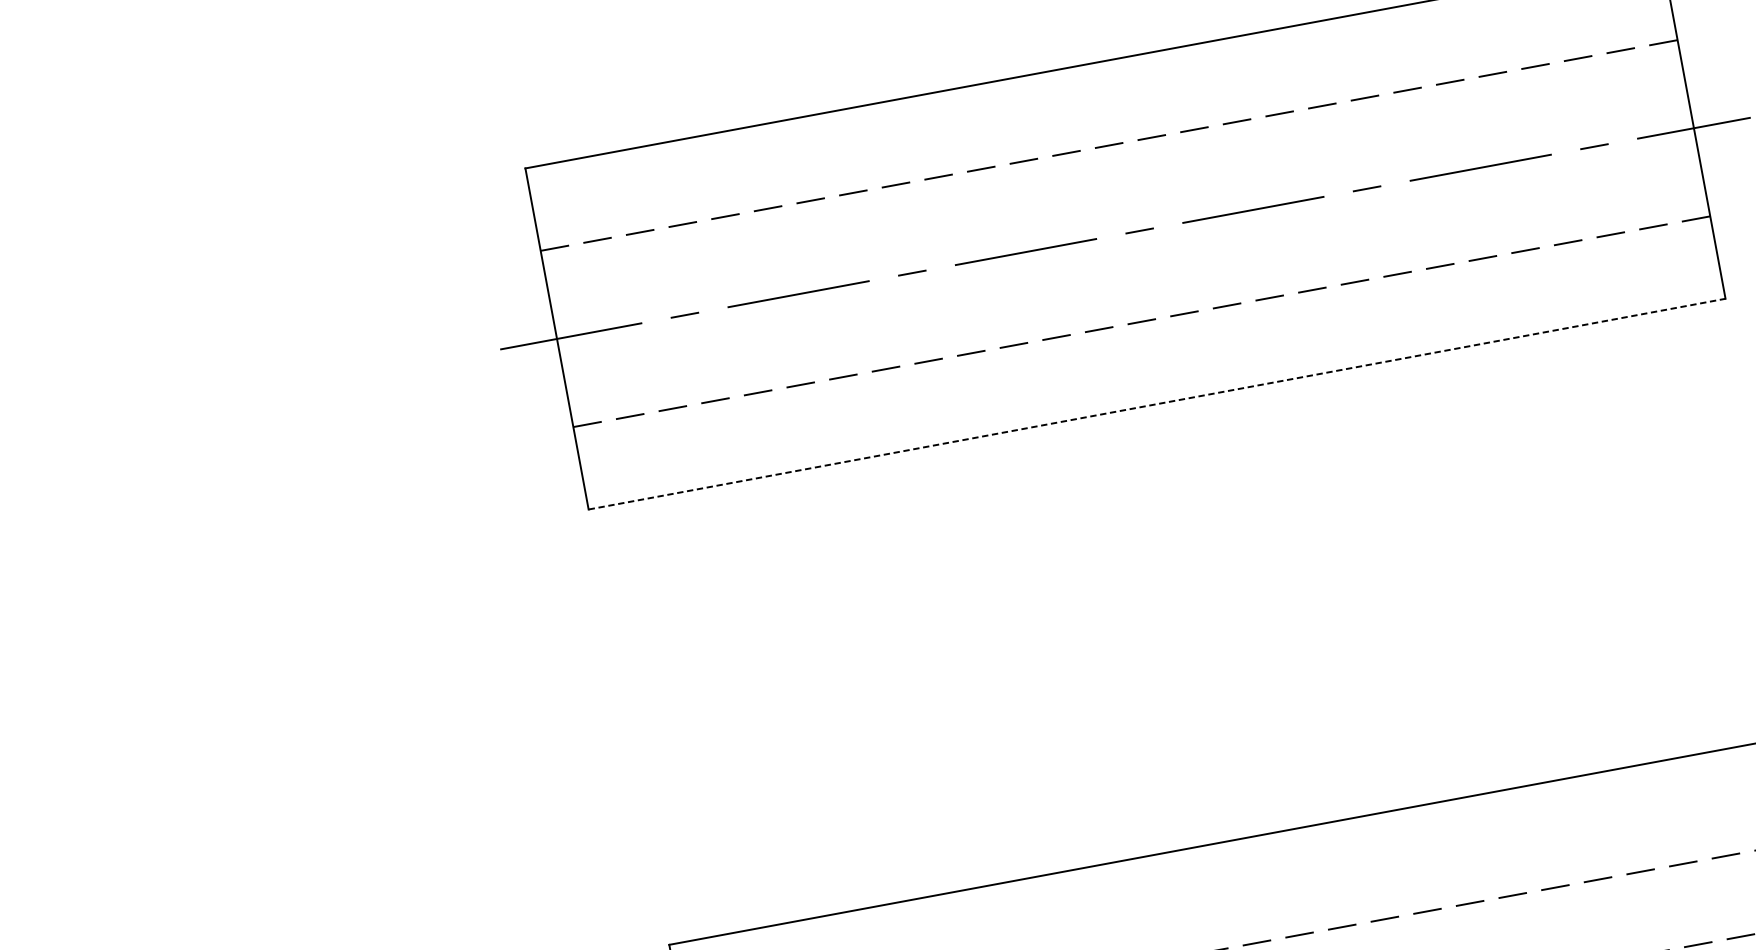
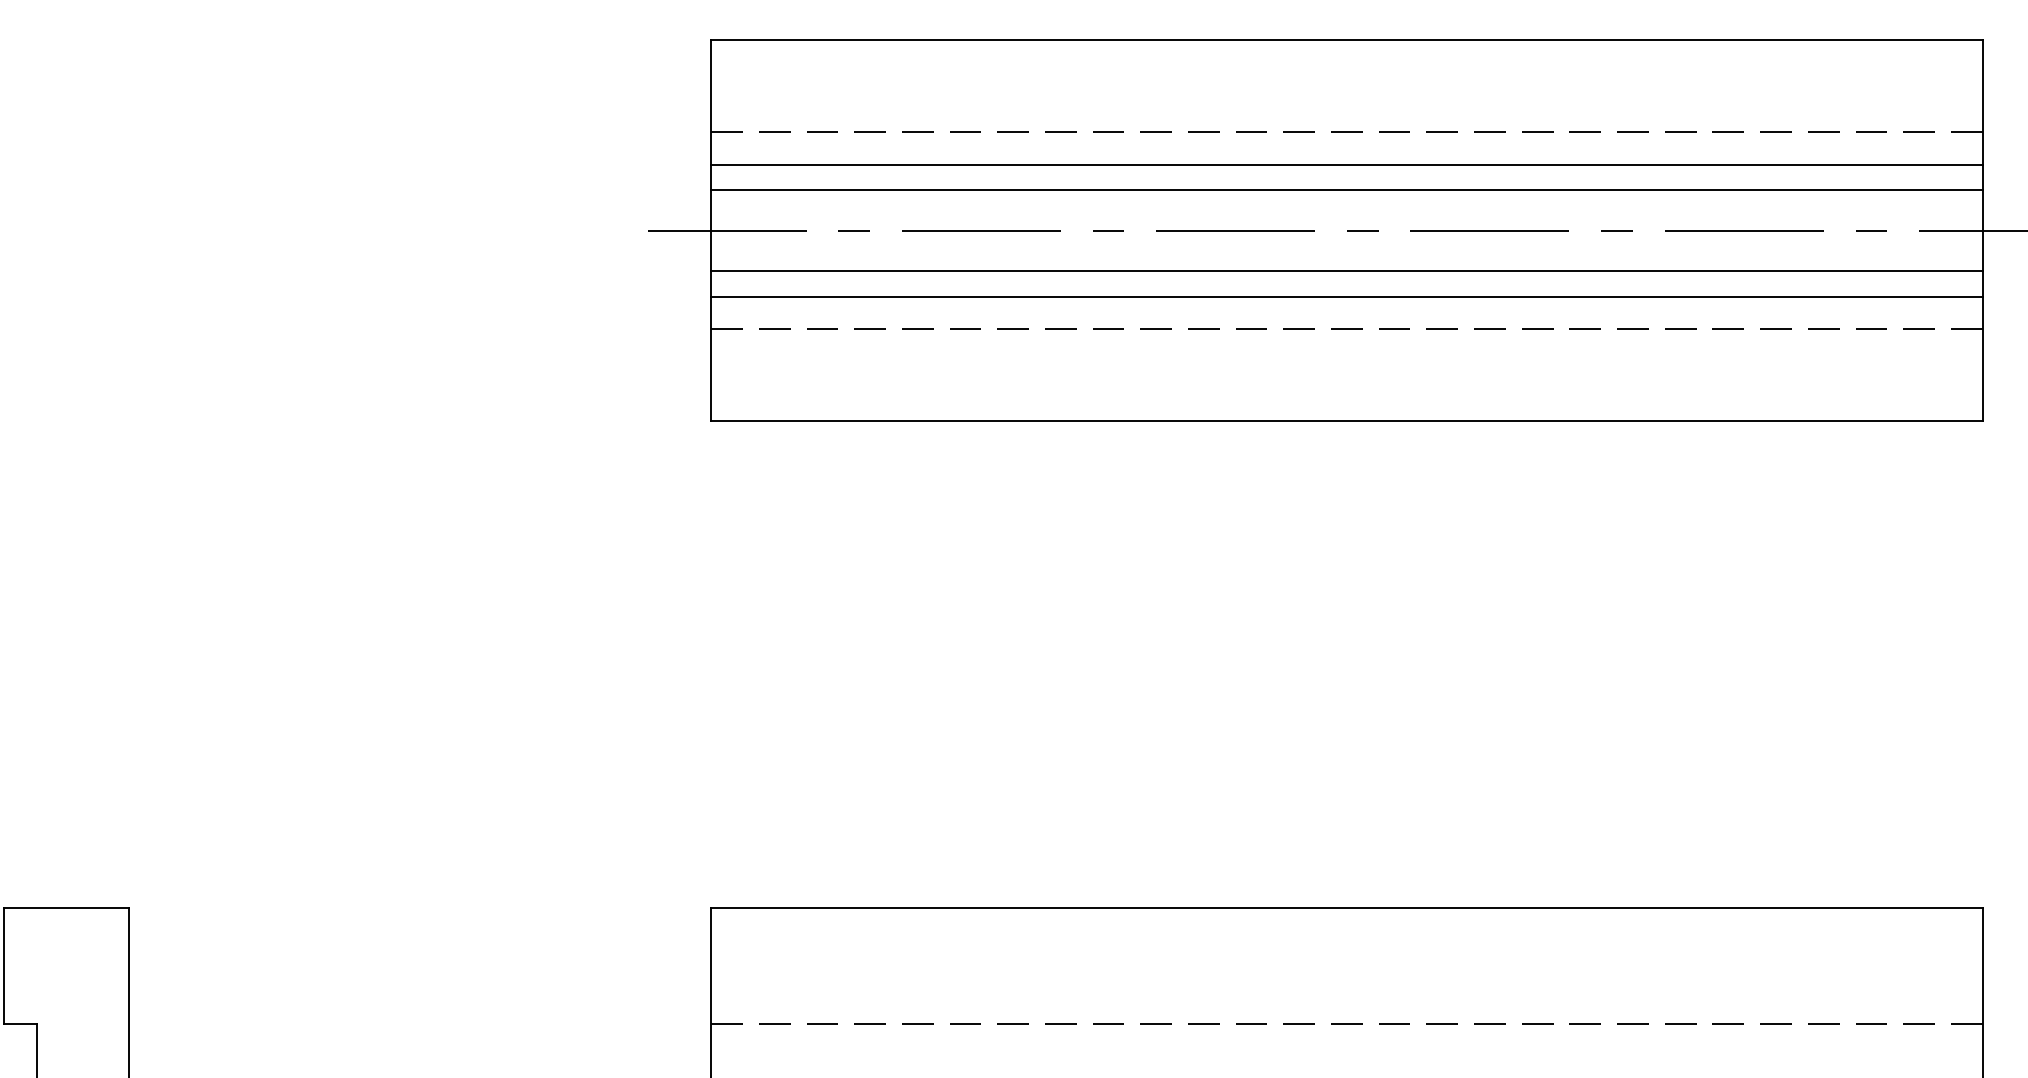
line: (1114, 174) -> (1346, 164), added
line: (1118, 197) -> (1346, 190), added
line: (1131, 270) -> (1346, 271), added
line: (1136, 292) -> (1346, 296), added
line: (1156, 404) -> (1346, 421), dashed -> solid

